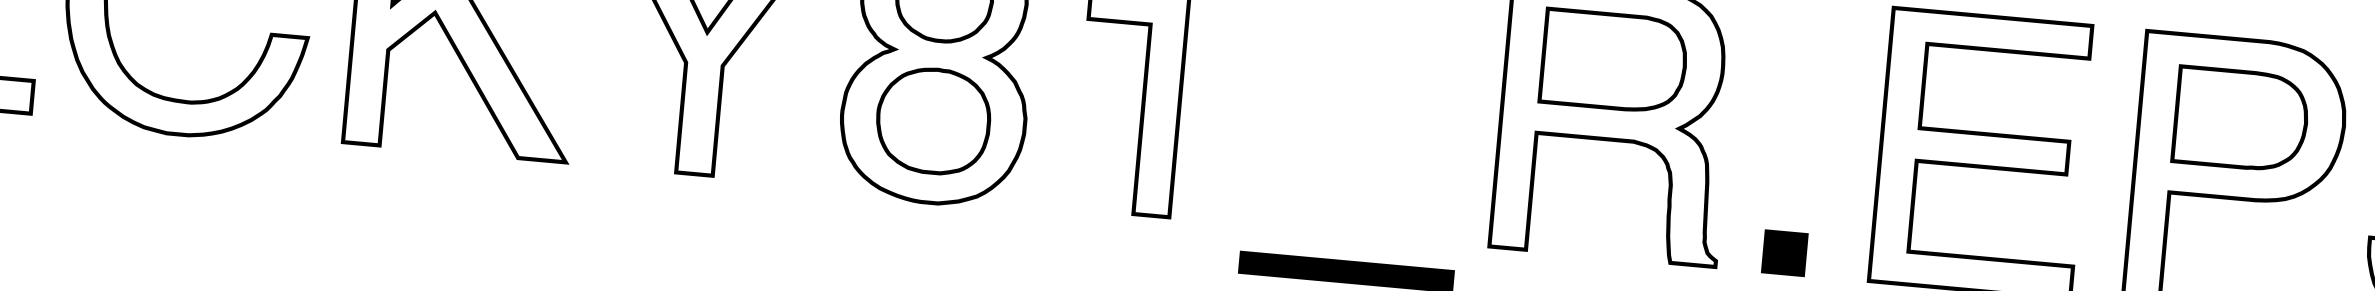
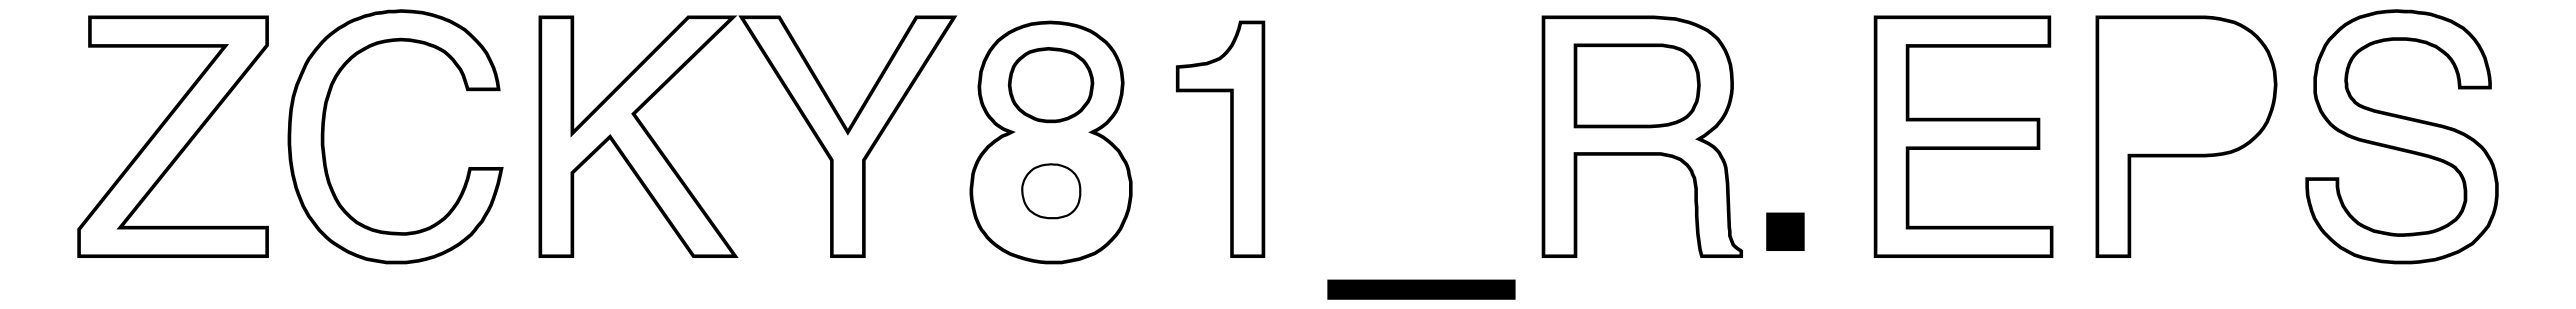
part: (2240, 119) -> (2185, 86), removed
part: (933, 120) -> (1051, 190), size x0.6
part: (1784, 252) -> (1785, 231), moved

